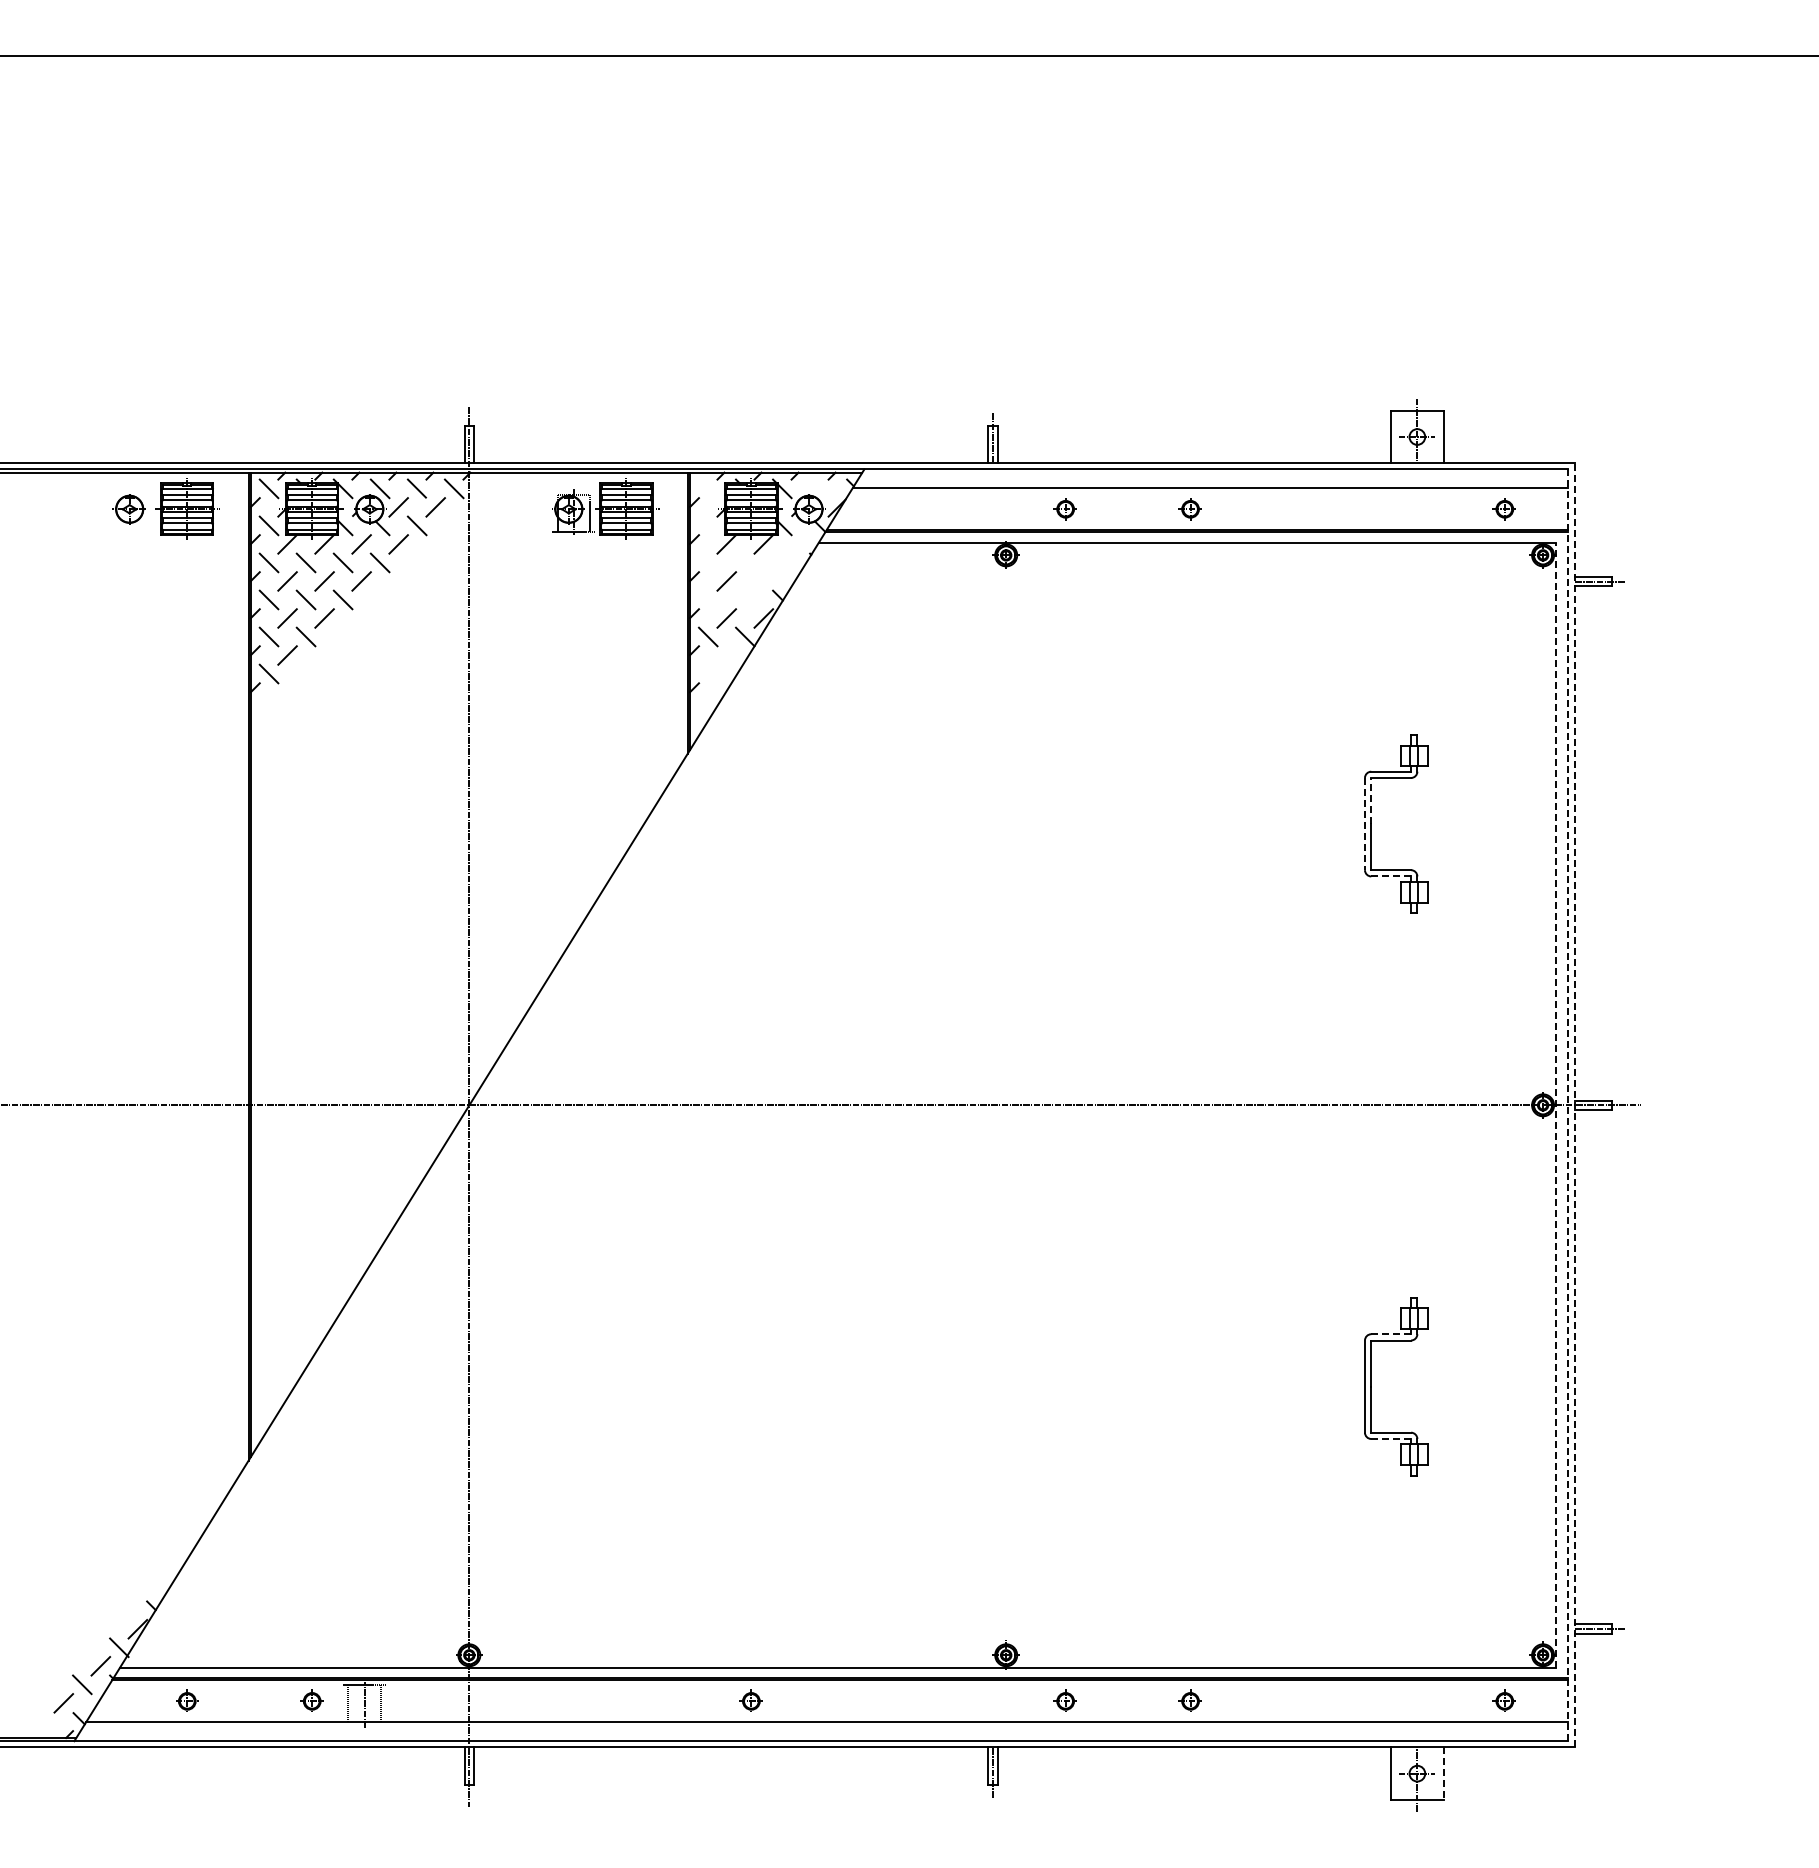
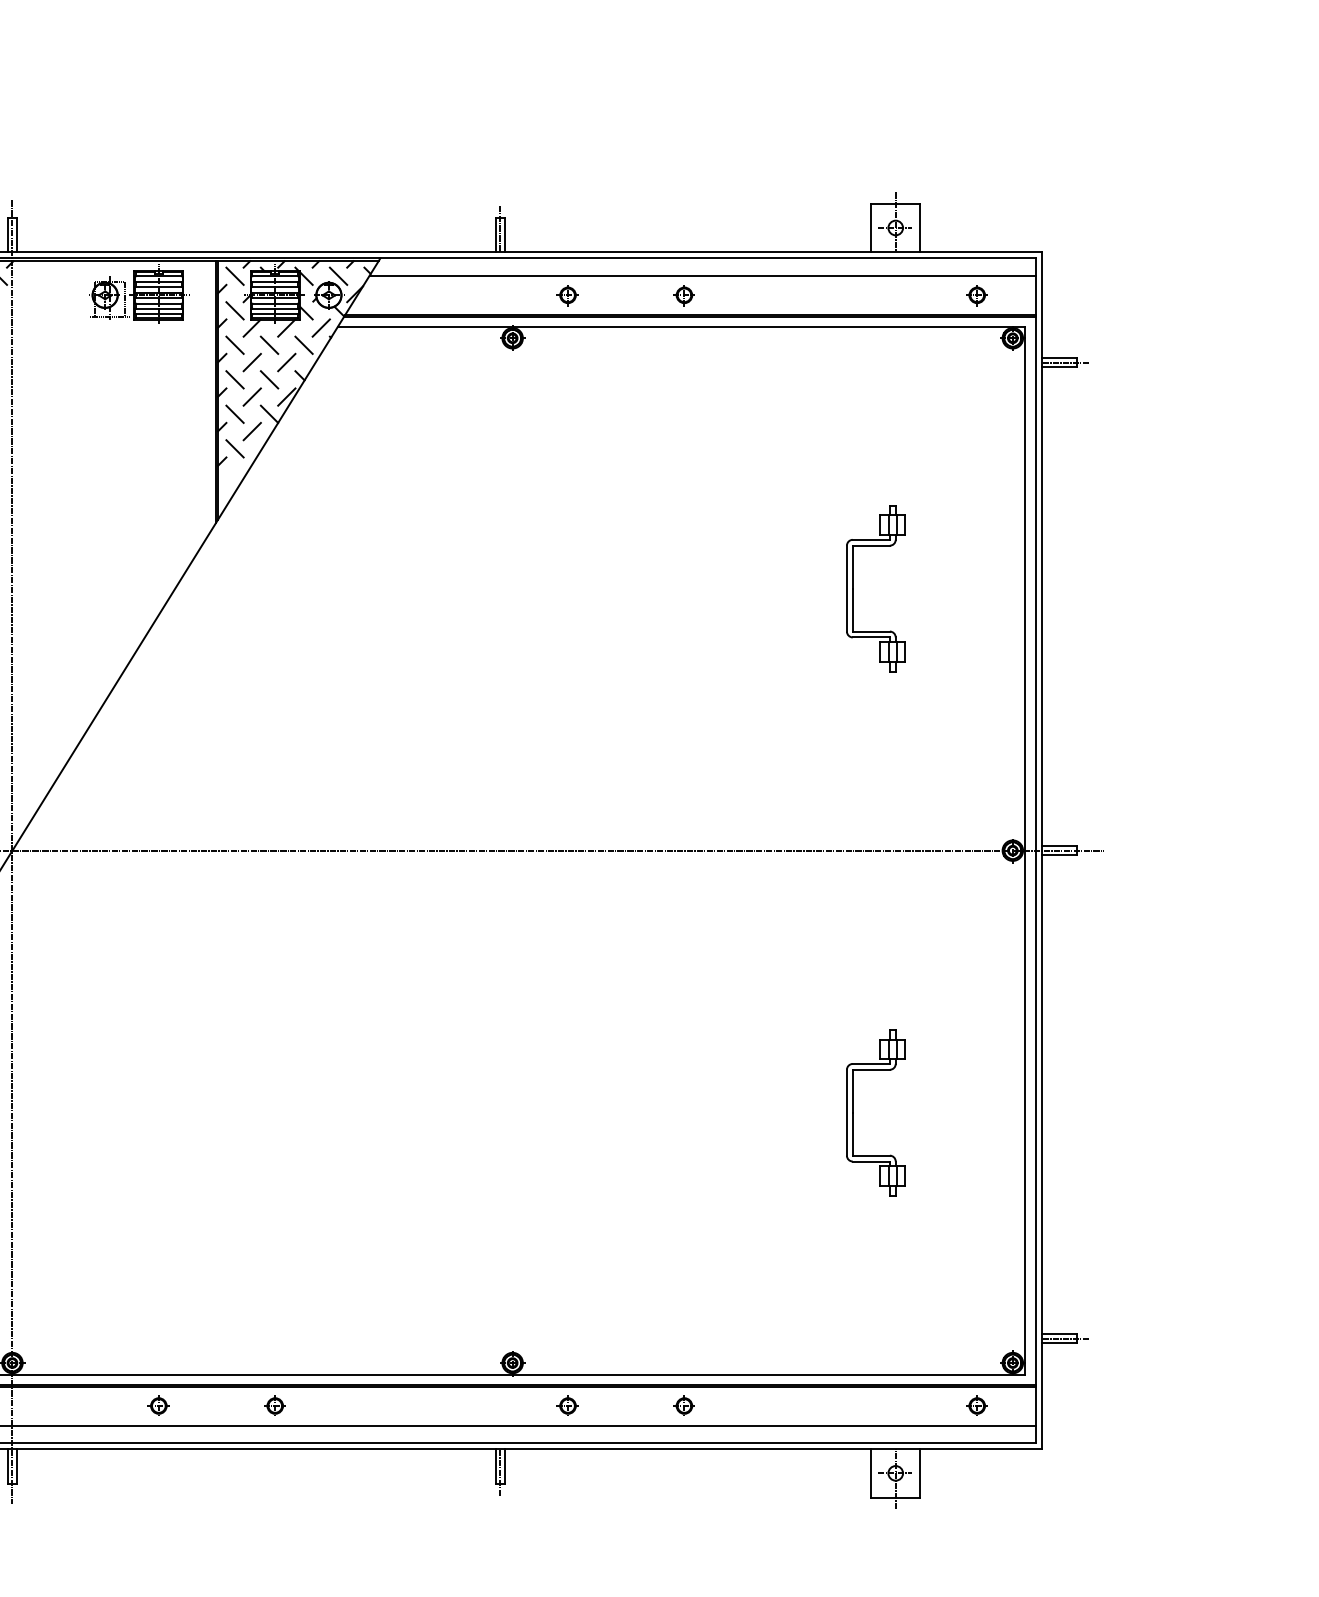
line: (707, 488) -> (234, 275), added
line: (819, 488) -> (338, 275), added
line: (707, 525) -> (234, 310), added
line: (800, 544) -> (321, 328), added
line: (707, 562) -> (234, 344), added
line: (745, 562) -> (269, 344), added
line: (782, 562) -> (304, 344), added
line: (763, 581) -> (286, 362), added
line: (707, 599) -> (234, 379), added
line: (745, 599) -> (269, 379), added
line: (726, 655) -> (252, 431), added
line: (707, 673) -> (234, 448), added
line: (1371, 800) -> (853, 566), dashed -> solid
line: (1364, 824) -> (846, 589), dashed -> solid
line: (1391, 876) -> (871, 637), dashed -> solid
line: (1574, 1104) -> (1042, 849), dashed -> solid
line: (1555, 1105) -> (1024, 850), dashed -> solid
line: (1568, 1105) -> (1036, 850), dashed -> solid
line: (1391, 1334) -> (871, 1064), dashed -> solid
line: (1391, 1438) -> (871, 1161), dashed -> solid
part: (625, 1700) -> (157, 1405), added
line: (1443, 1774) -> (920, 1474), dashed -> solid

